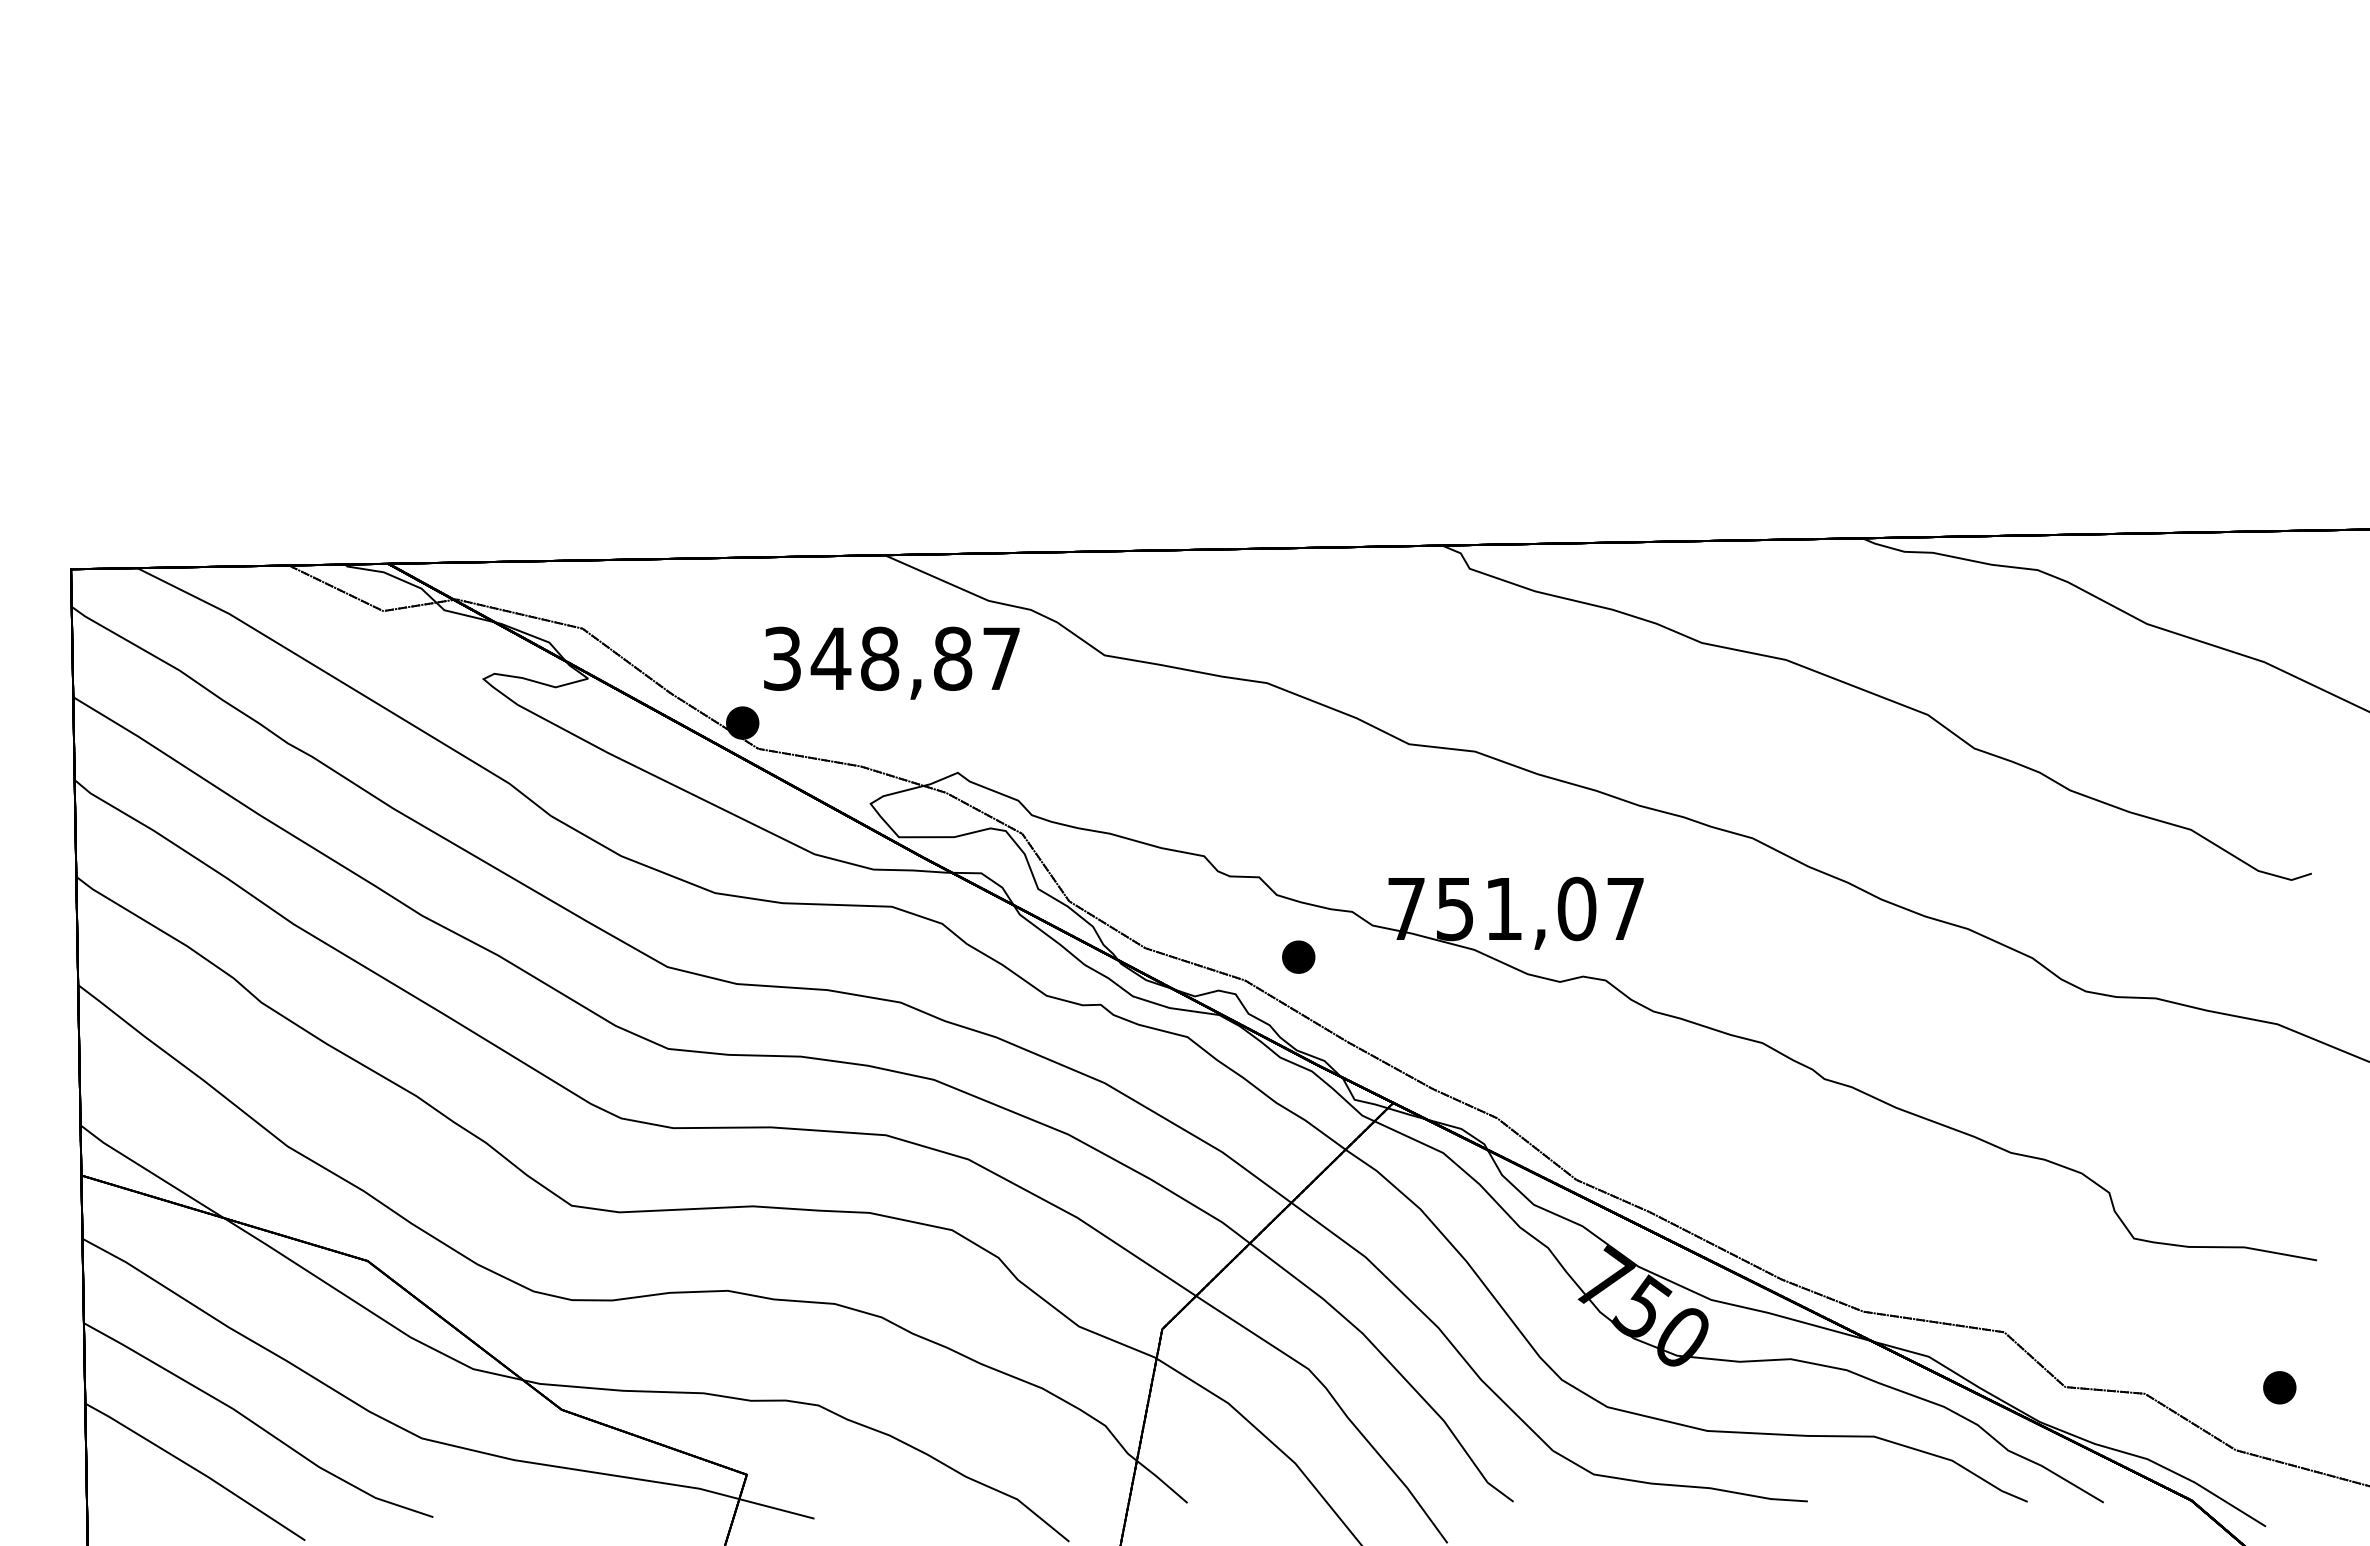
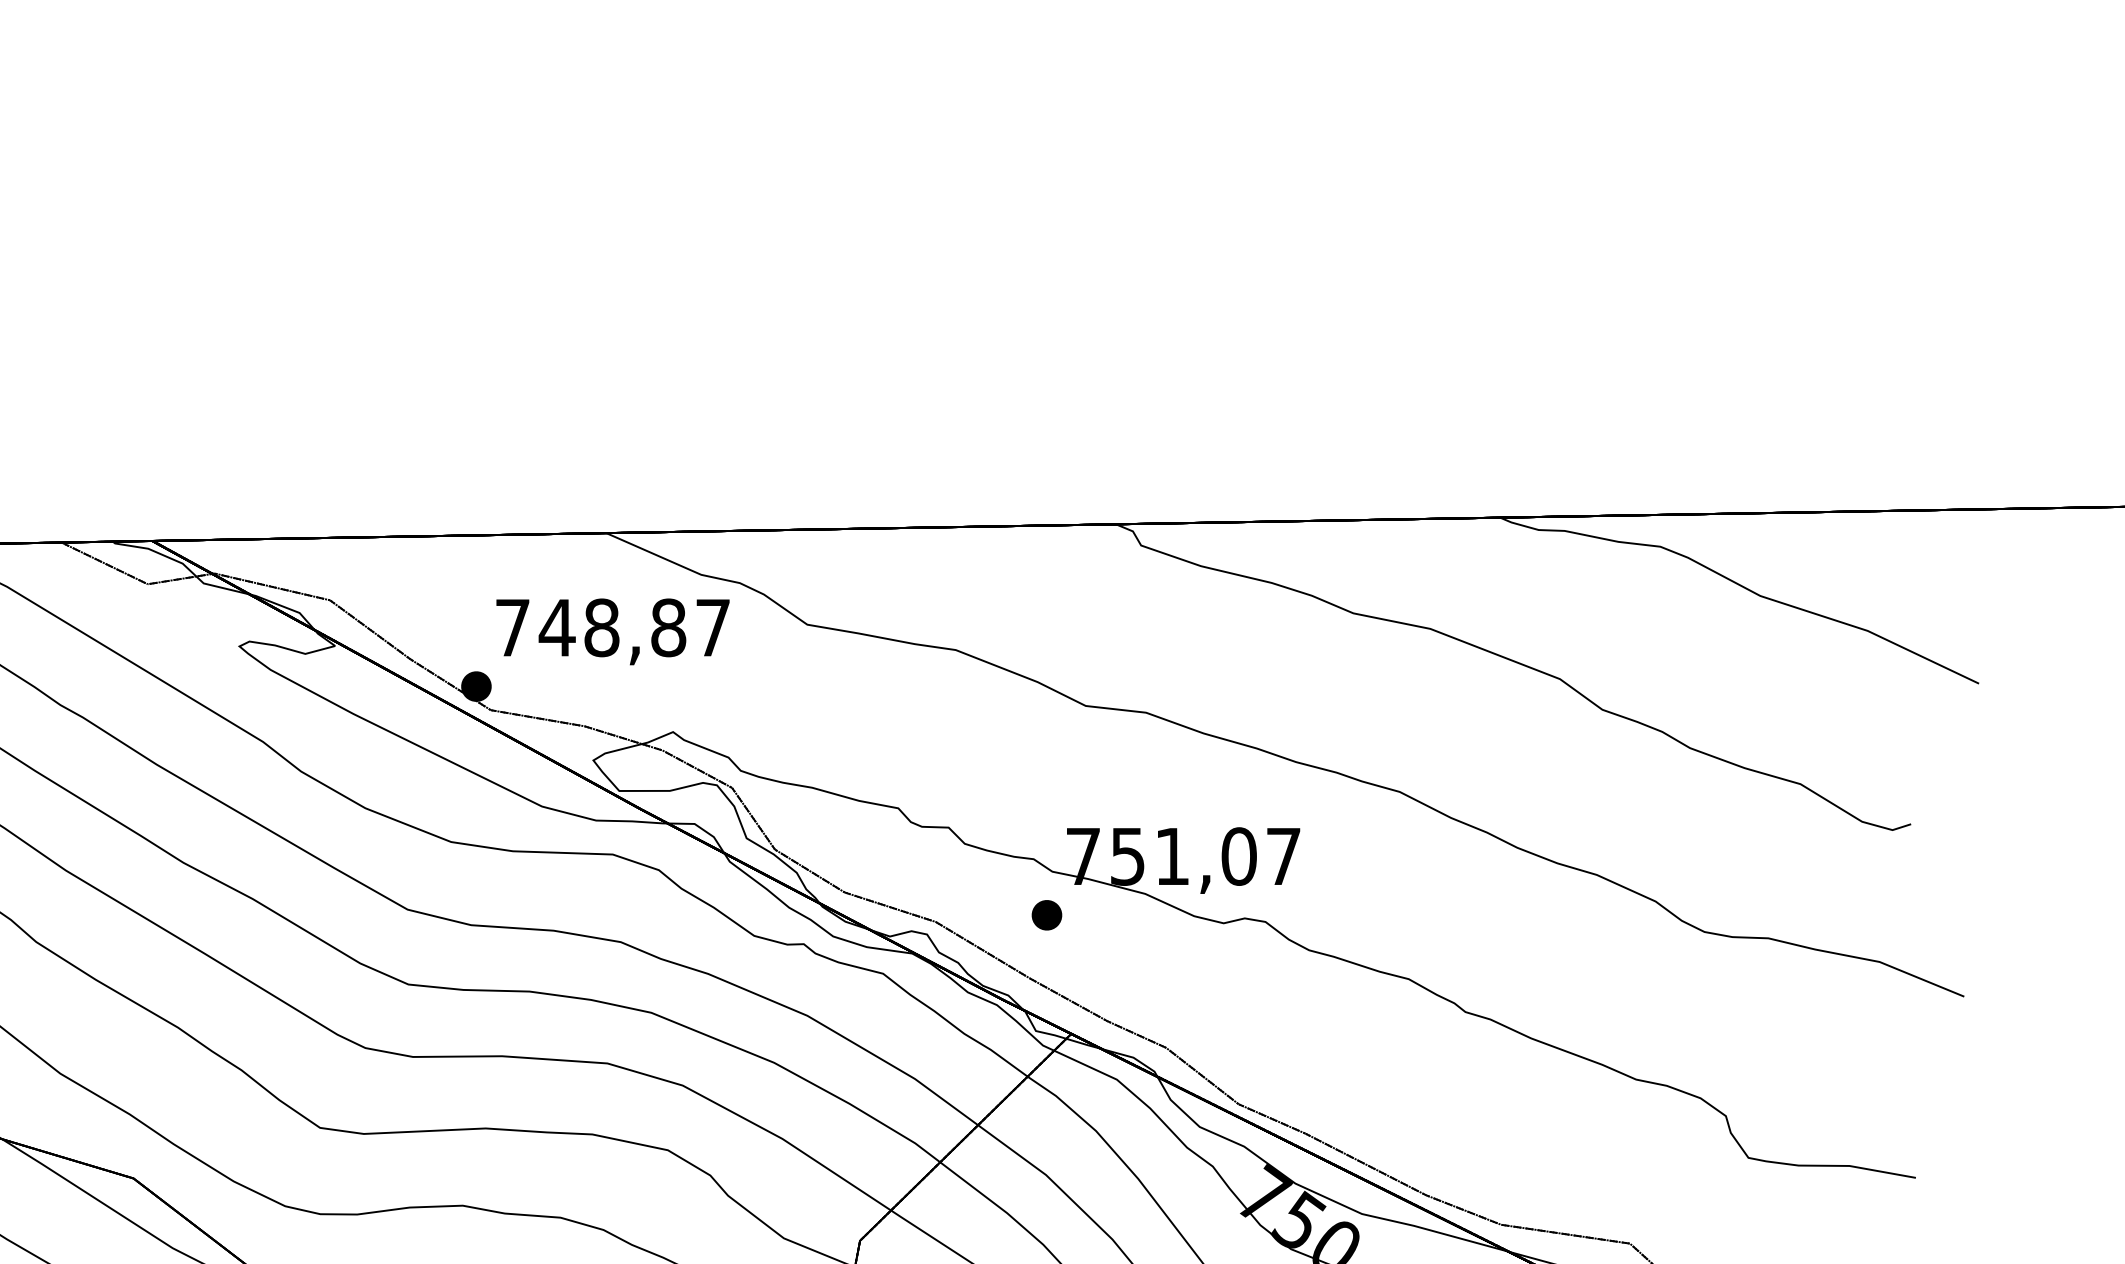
text: (782, 658) -> (512, 627), 348,87 -> 748,87
part: (1298, 956) -> (1046, 914), moved

